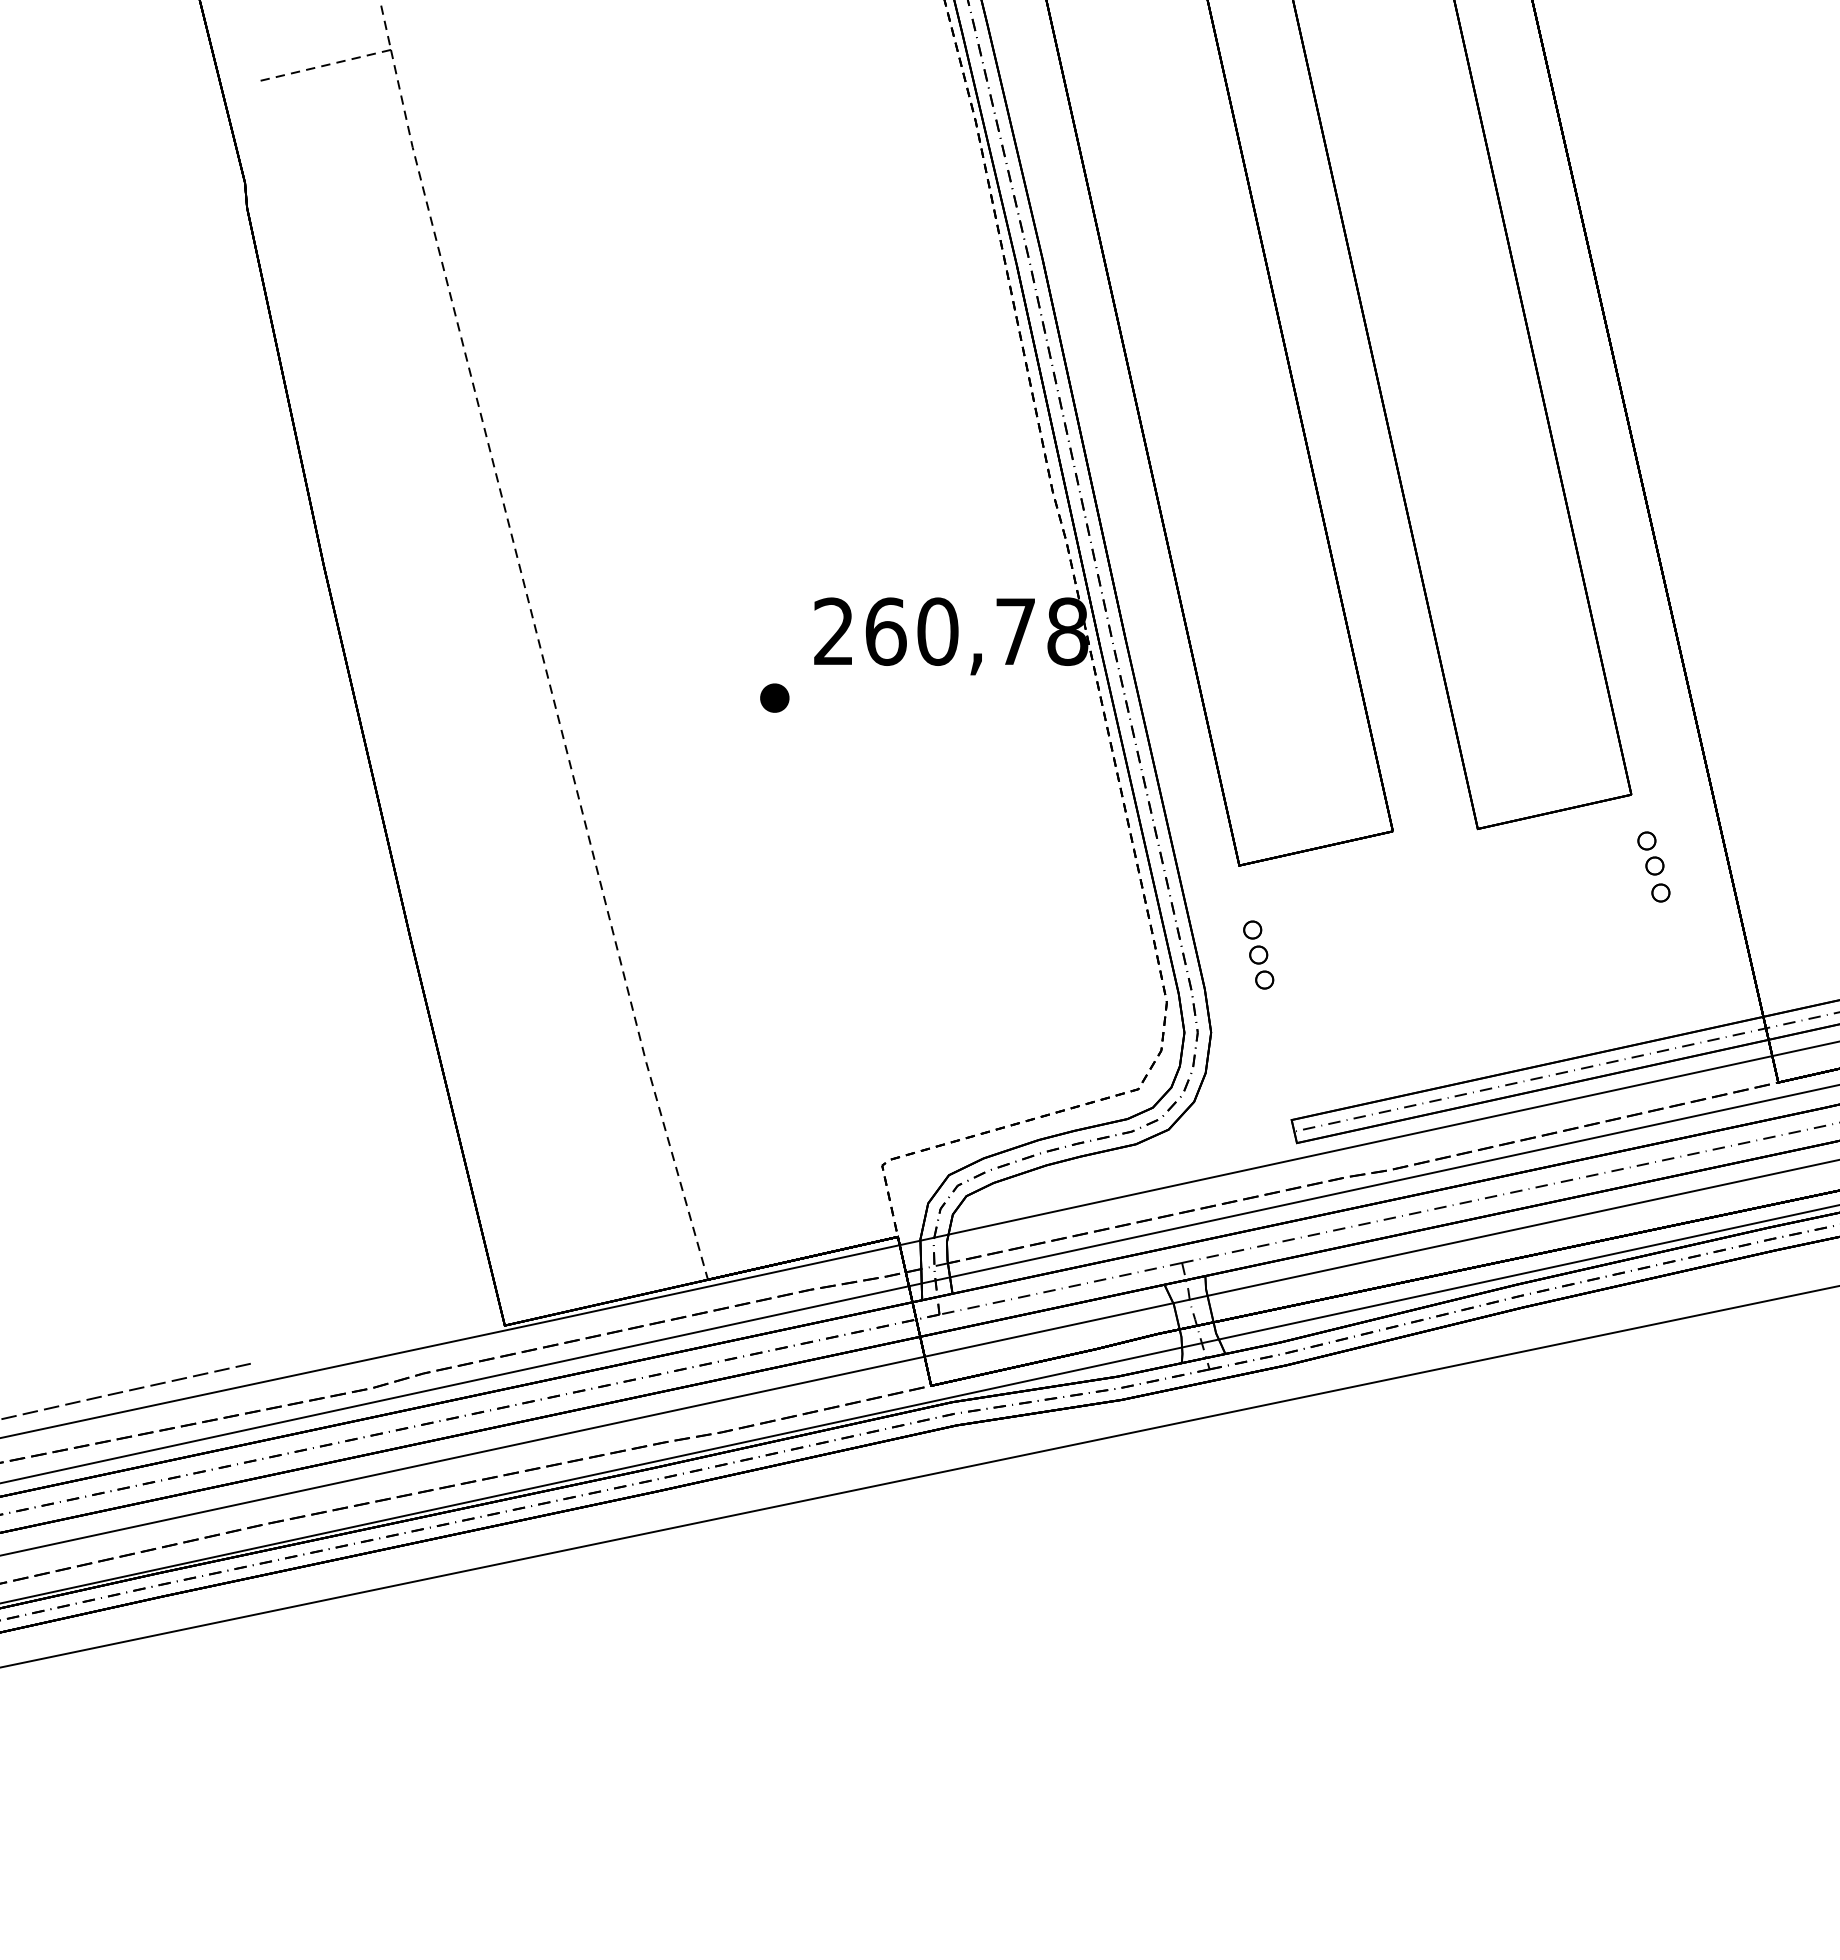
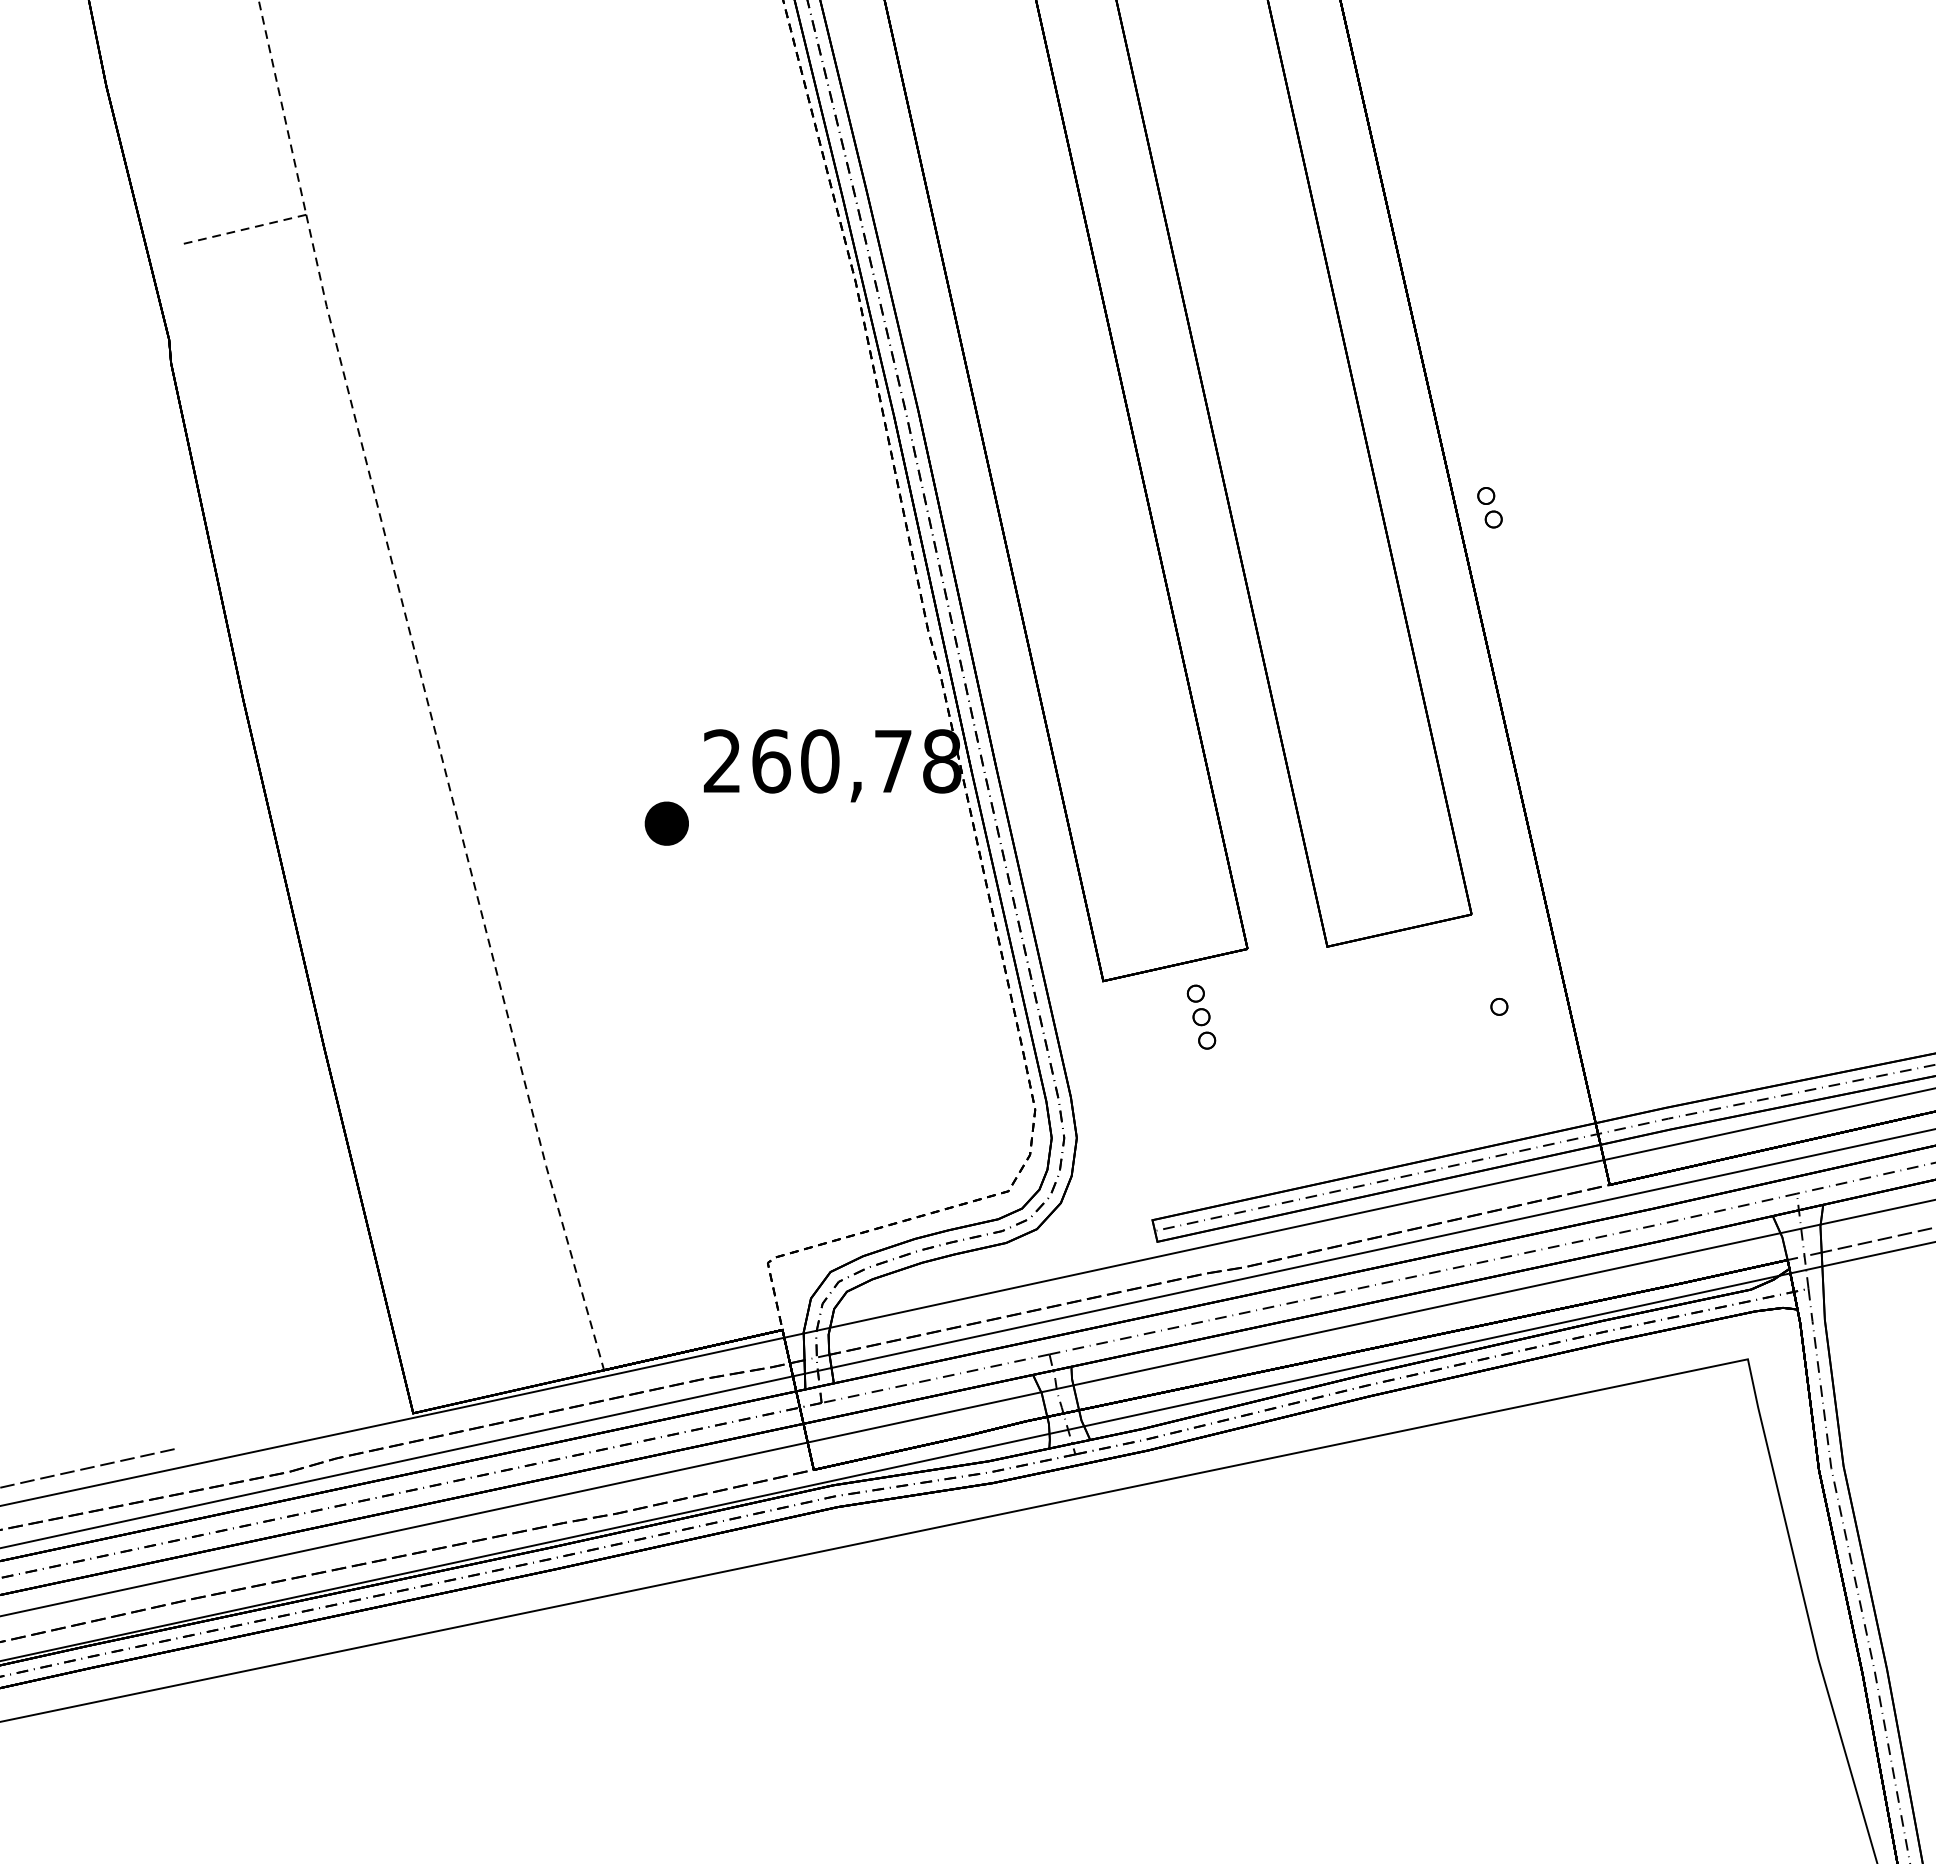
part: (774, 697) -> (666, 823), size x1.6
part: (1650, 853) -> (1489, 507), moved
part: (1258, 954) -> (1201, 1016), moved

